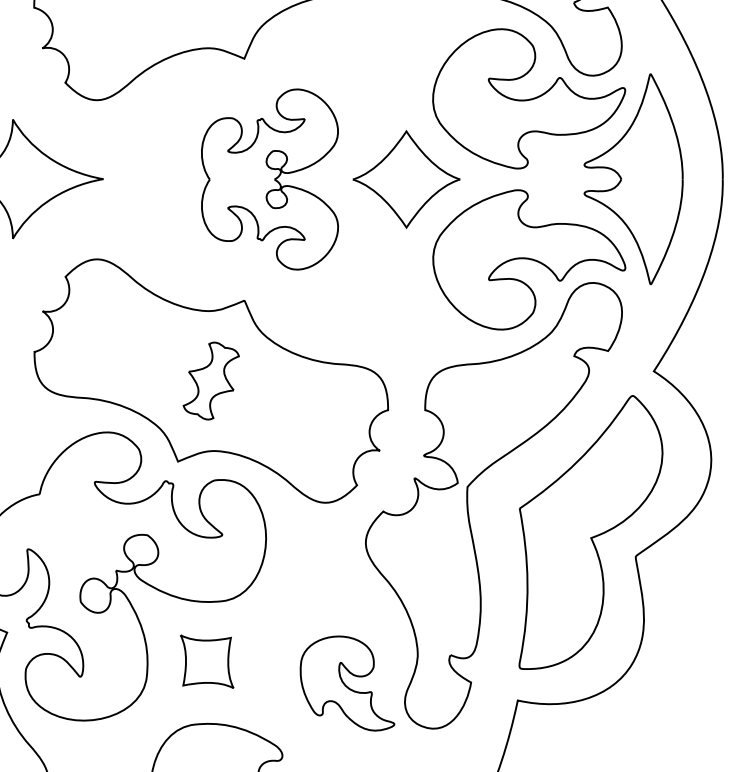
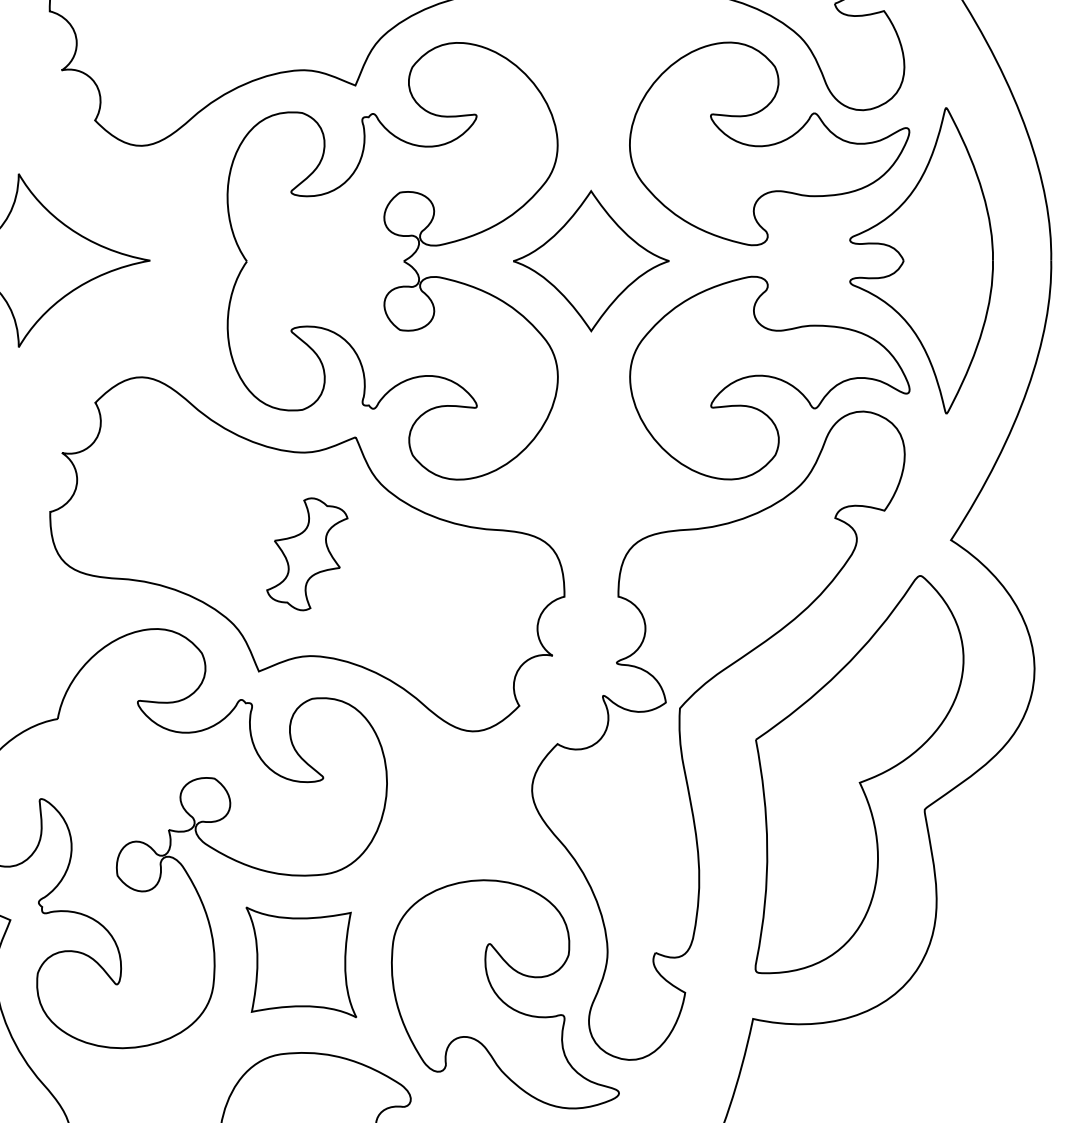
part: (269, 179) -> (391, 261), size x1.67
part: (206, 661) -> (300, 962), size x1.43
part: (347, 683) -> (505, 994), size x1.67

